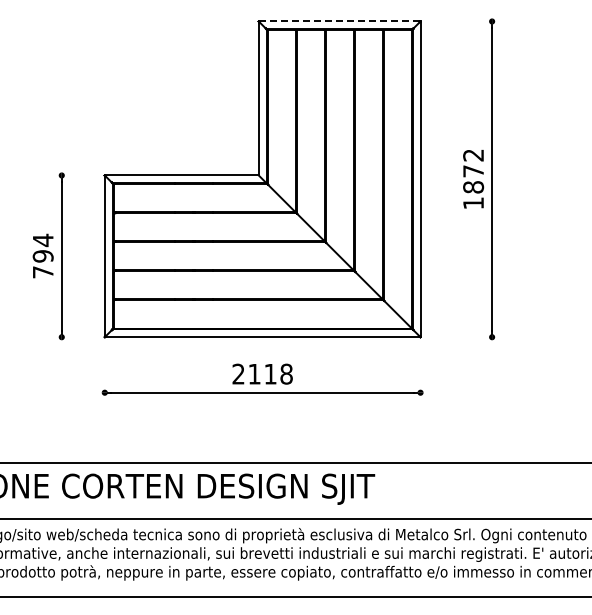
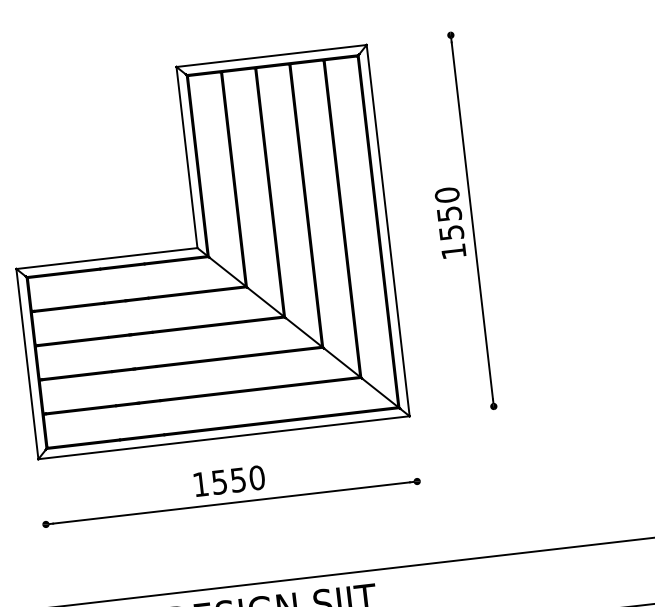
line: (339, 21) -> (271, 56), dashed -> solid
text: (473, 171) -> (449, 214), 1872 -> 1550
text: (262, 373) -> (228, 480), 2118 -> 1550

